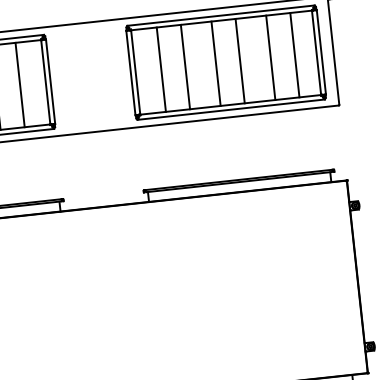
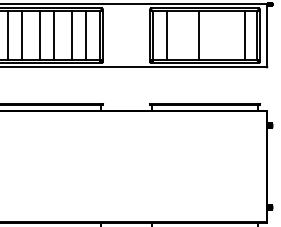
line: (270, 57) -> (230, 35), removed
line: (240, 60) -> (213, 35), removed
line: (185, 66) -> (181, 35), removed

